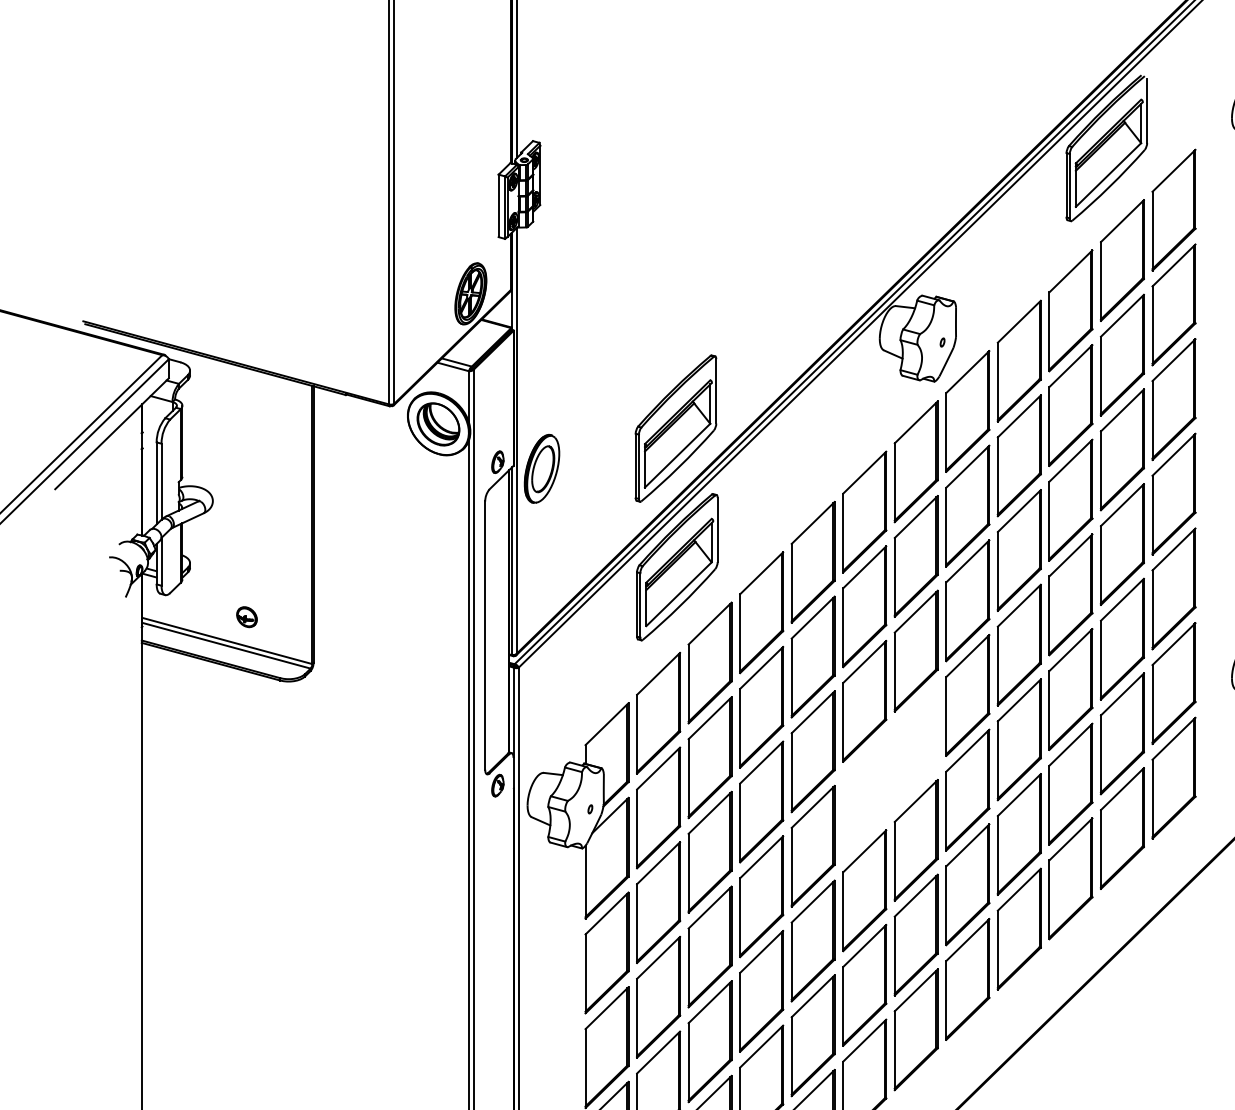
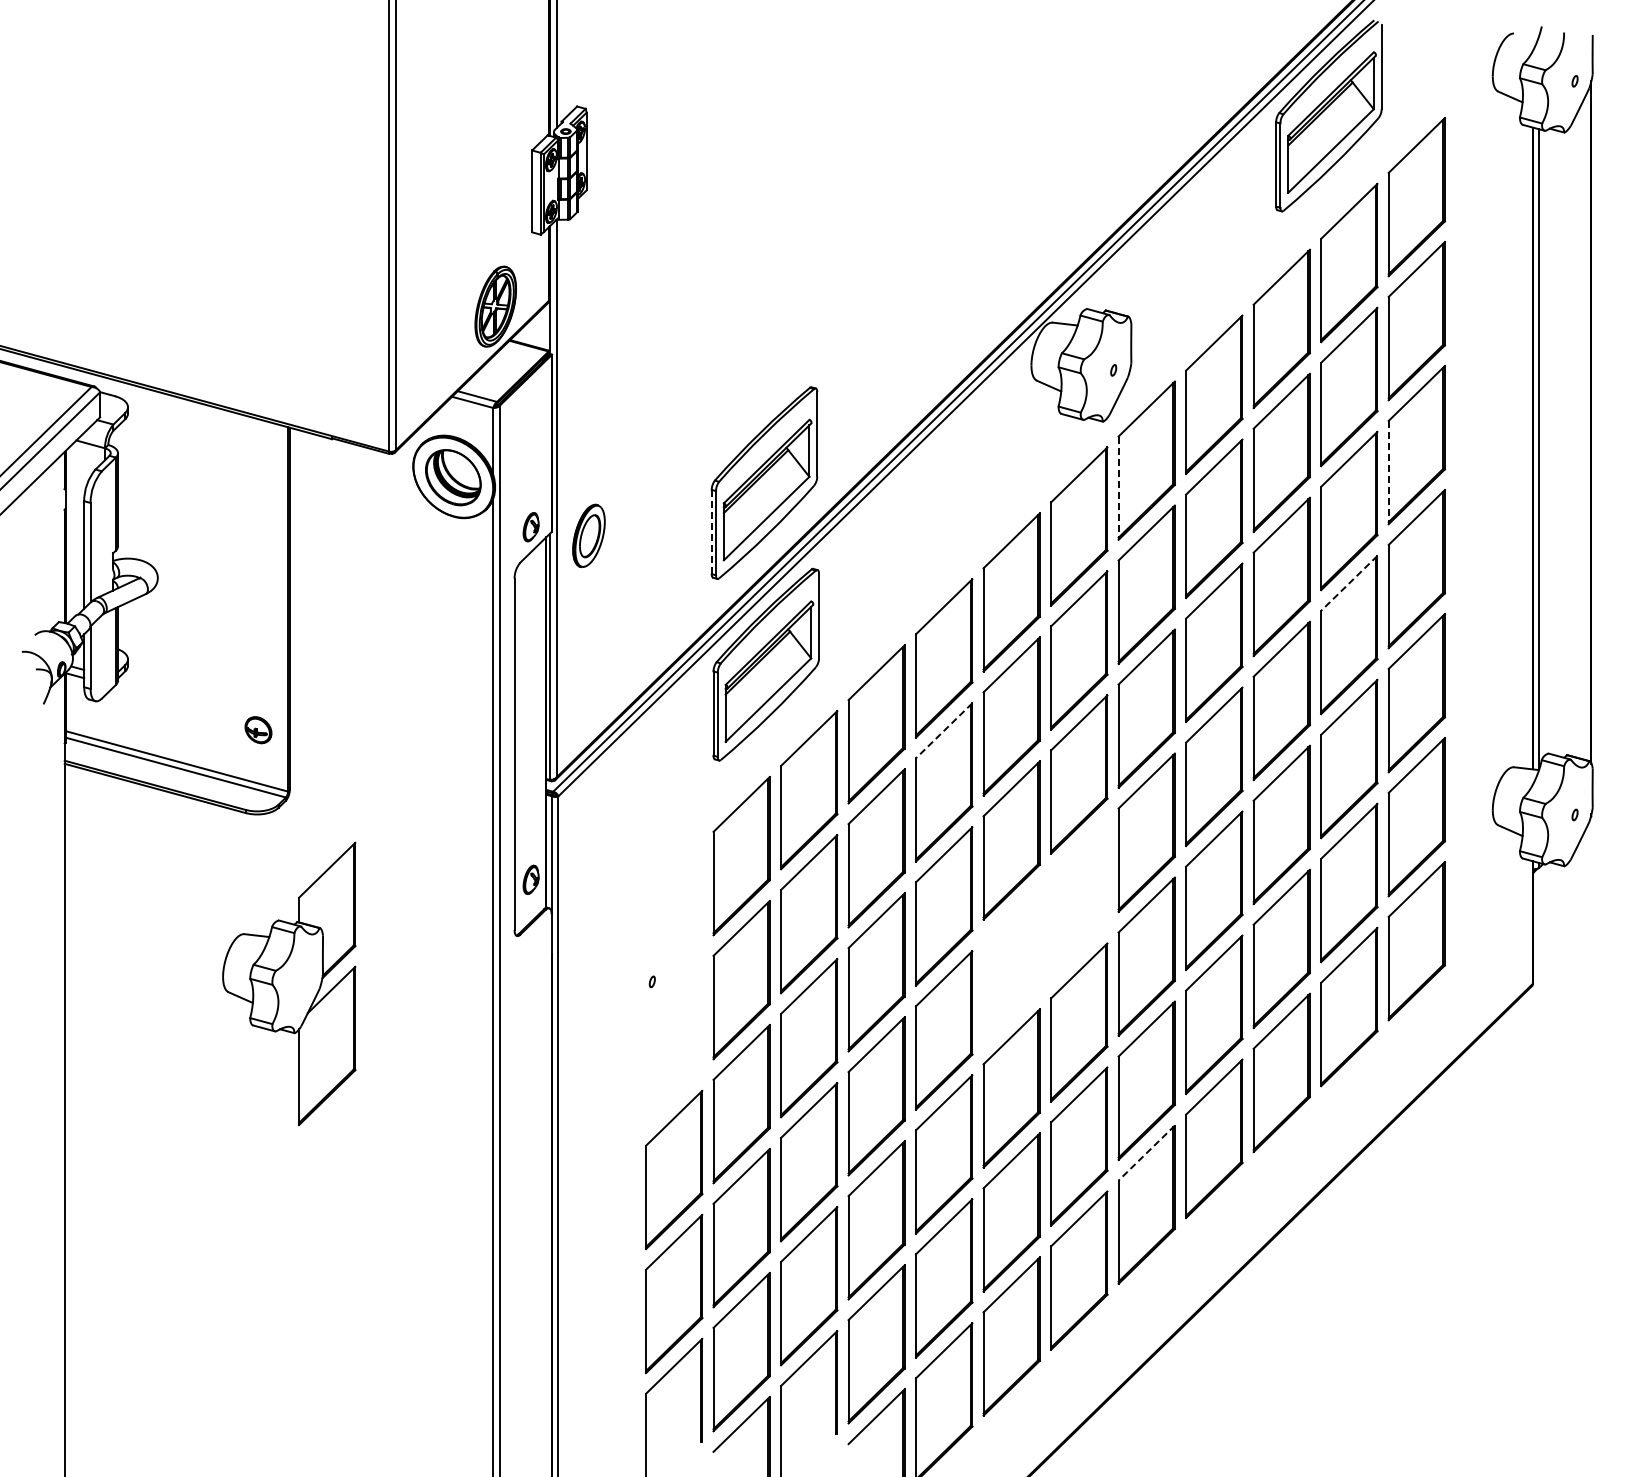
line: (1152, 420) -> (1388, 472), solid -> dashed
line: (946, 432) -> (1118, 488), solid -> dashed
line: (635, 466) -> (711, 532), solid -> dashed
part: (541, 468) -> (588, 535), size x0.7
line: (1121, 505) -> (1348, 583), solid -> dashed
part: (246, 617) -> (258, 730), moved
line: (812, 618) -> (943, 731), solid -> dashed
part: (497, 785) -> (530, 879), moved
part: (578, 810) -> (289, 983), moved
line: (967, 940) -> (1146, 1153), solid -> dashed

